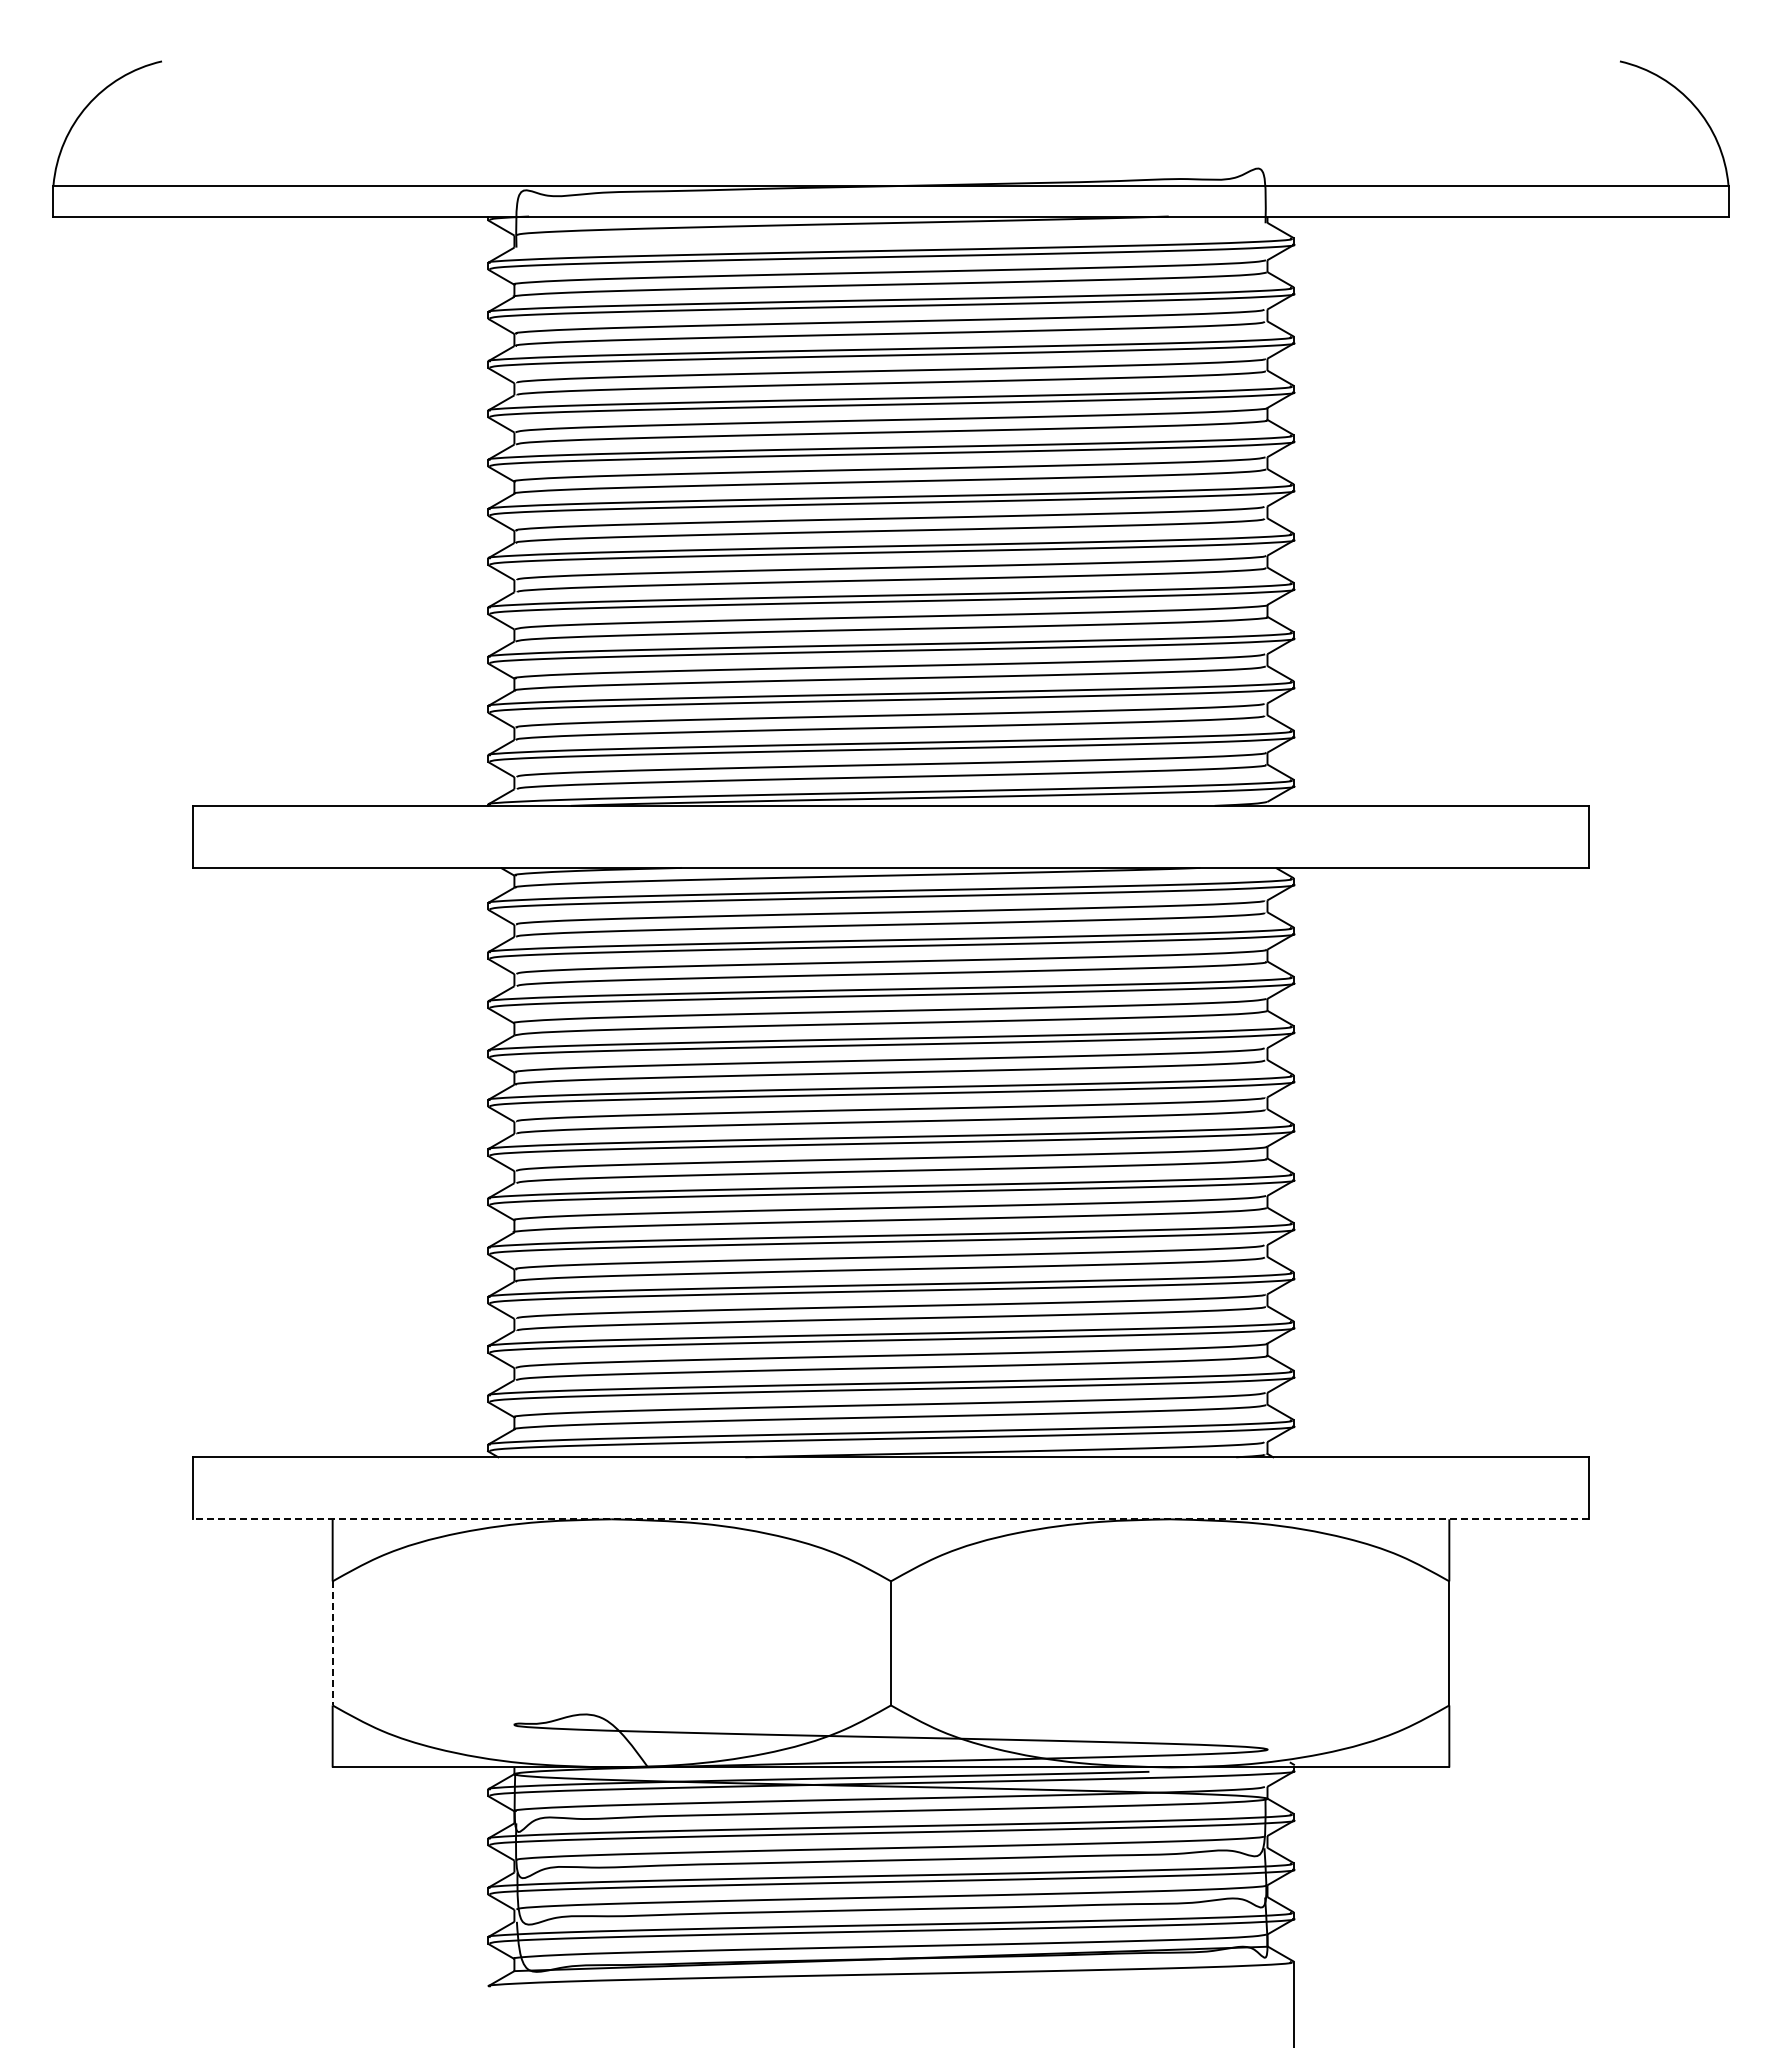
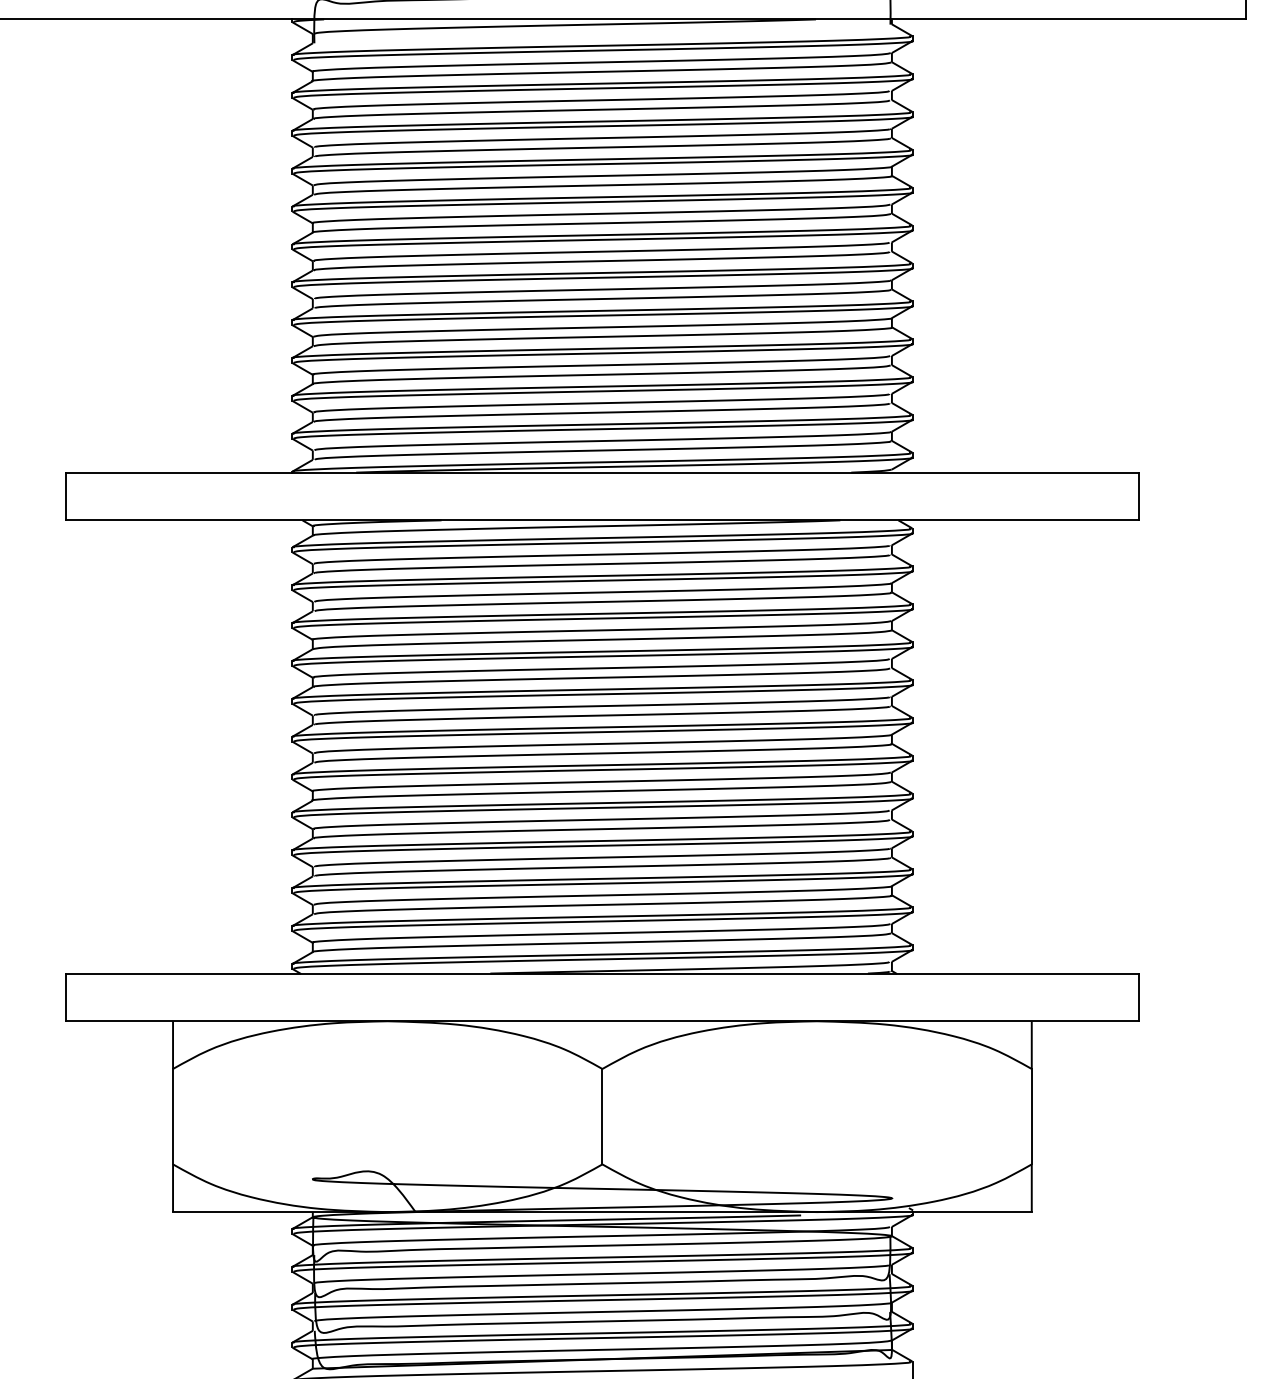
line: (890, 1519) -> (602, 1021), dashed -> solid
line: (332, 1643) -> (172, 1116), dashed -> solid

